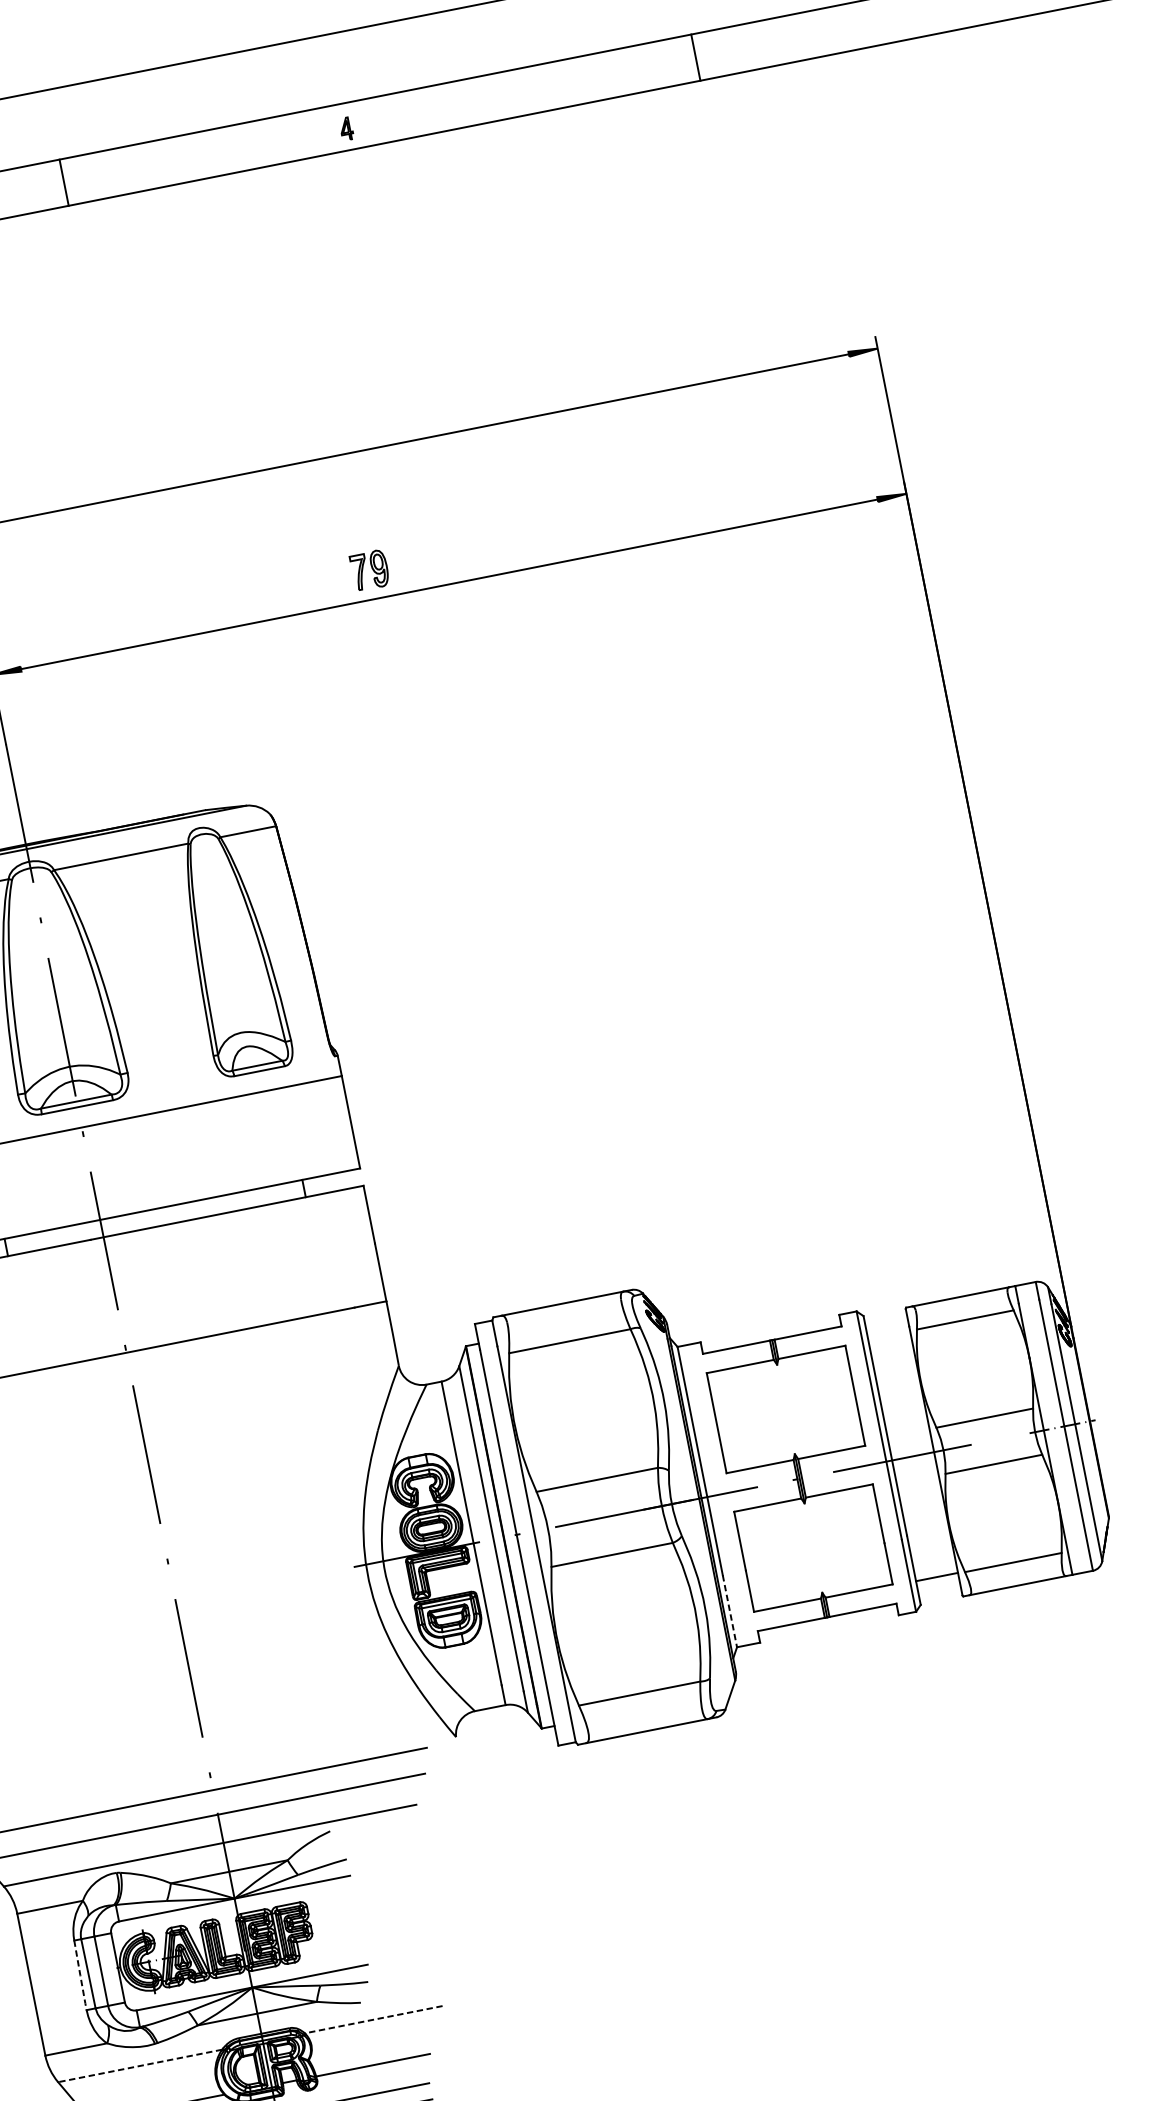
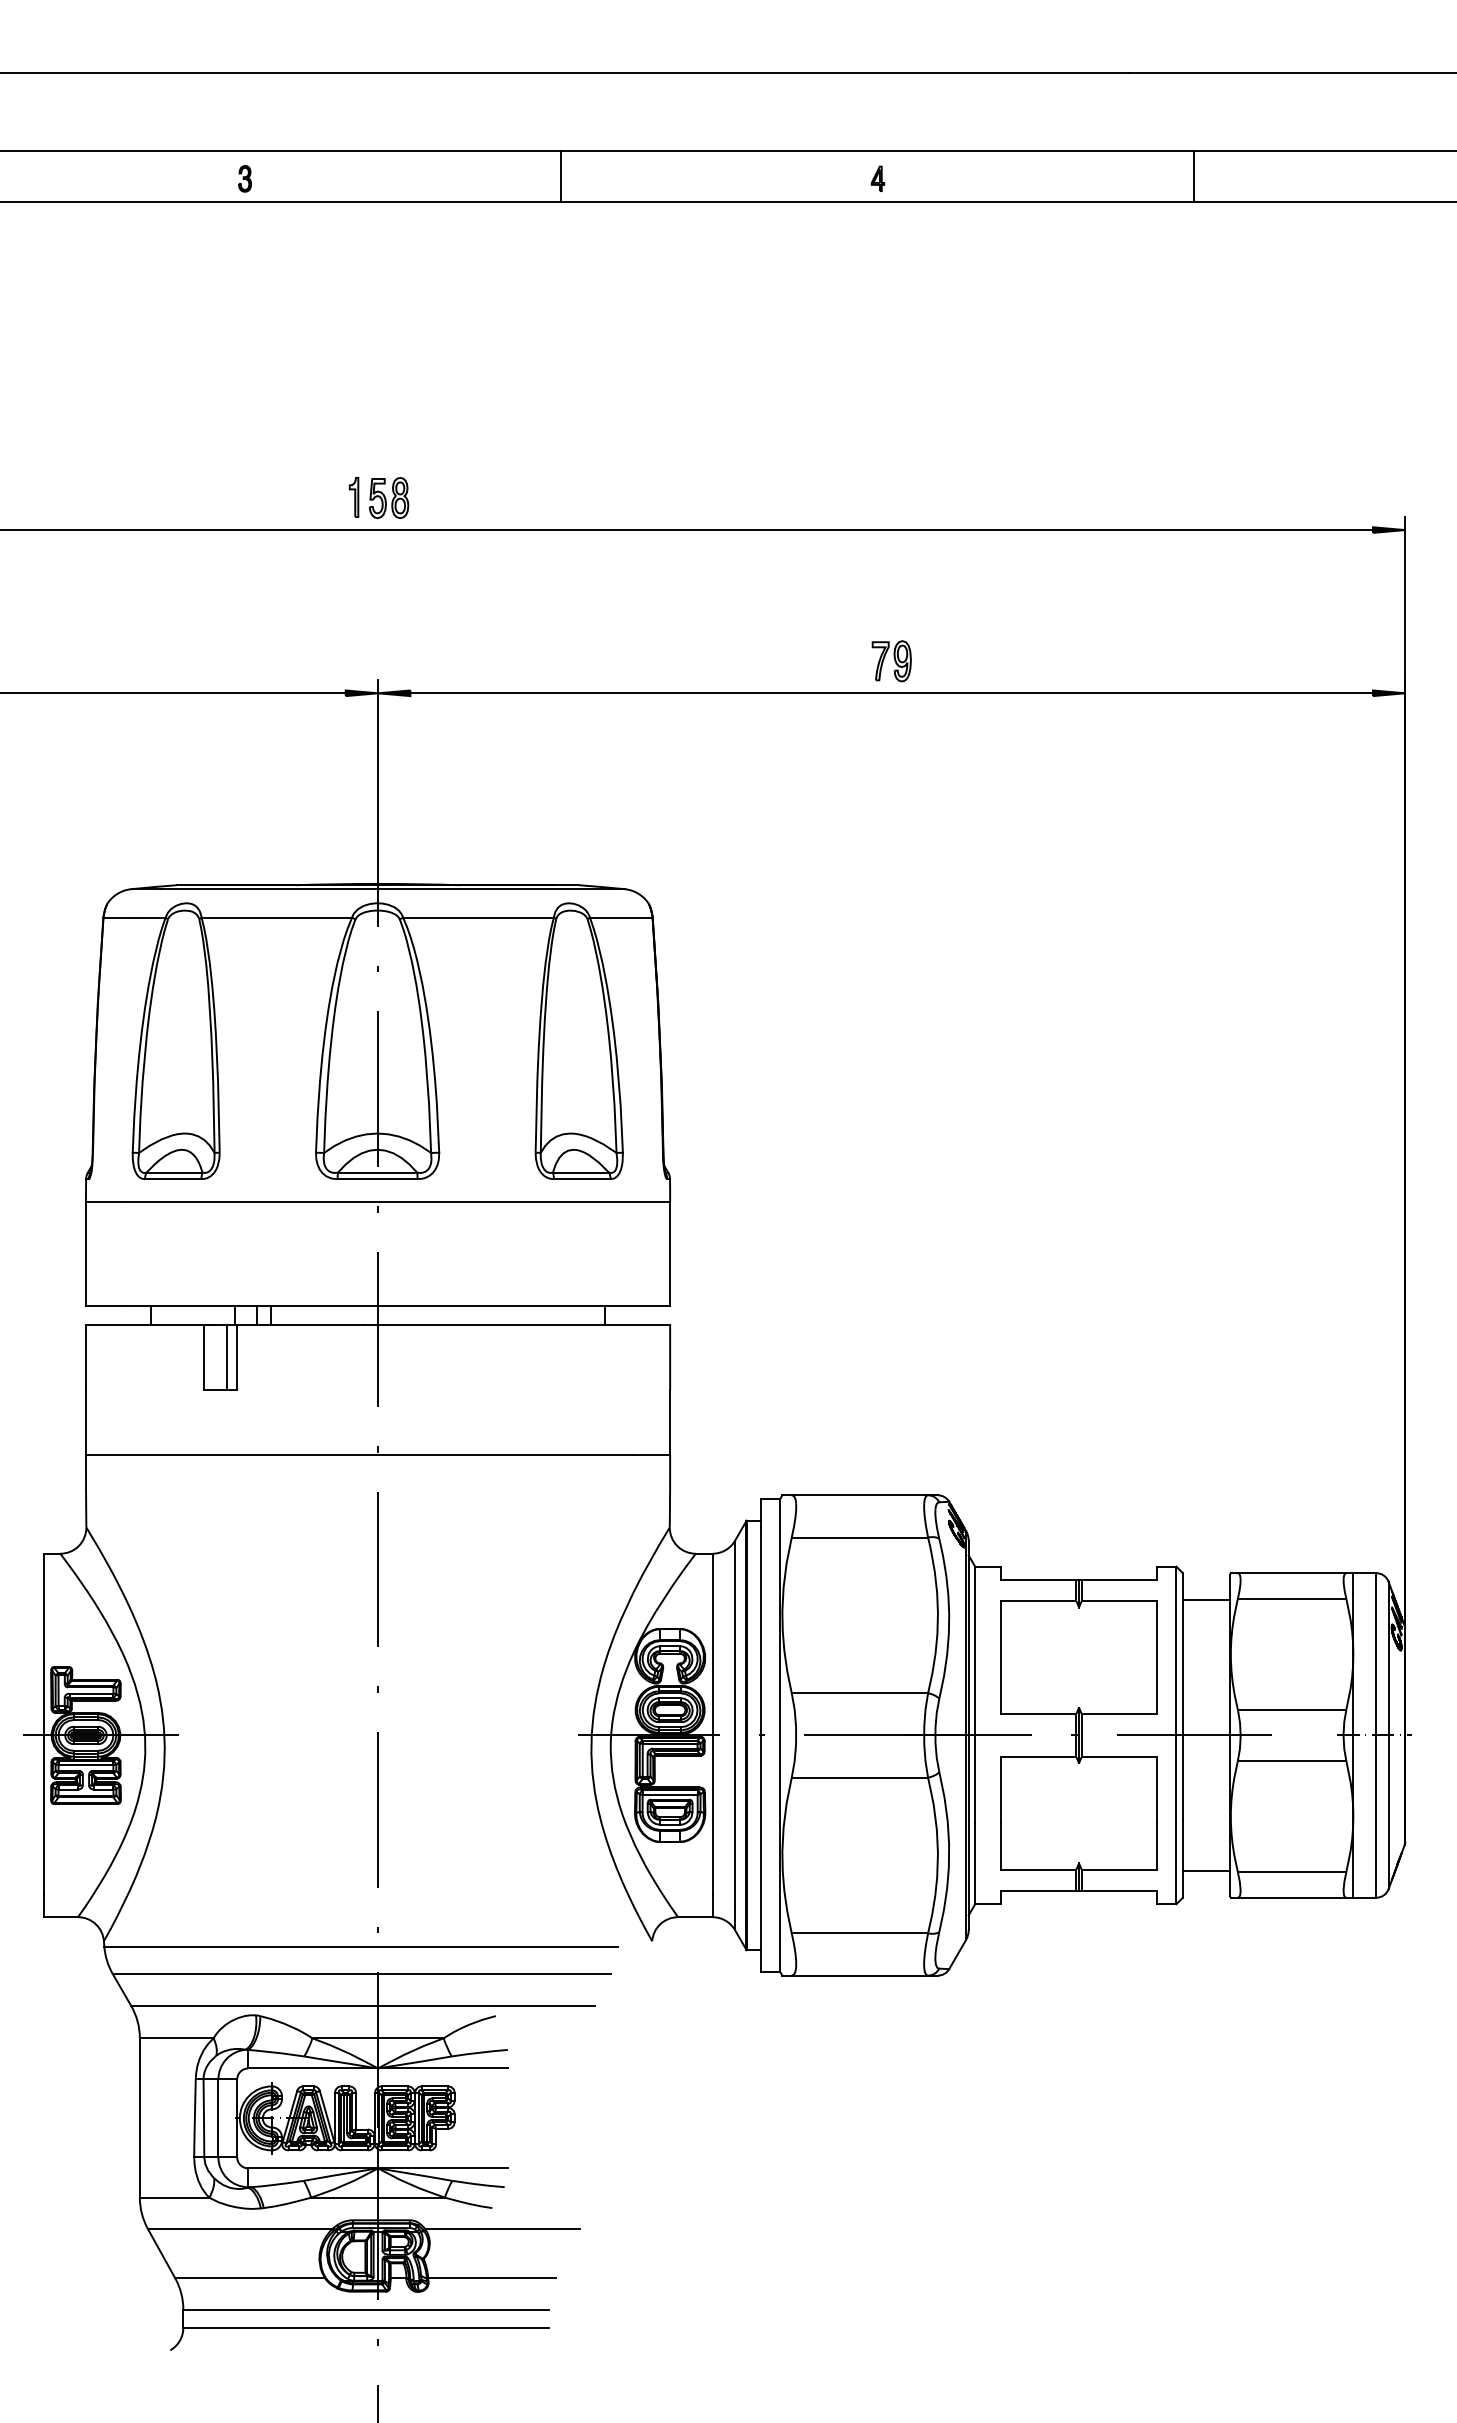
line: (695, 57) -> (1193, 176), moved
part: (369, 570) -> (891, 661), moved
line: (889, 1335) -> (1206, 1599), added
line: (730, 1611) -> (975, 1864), dashed -> solid
line: (80, 1975) -> (194, 2118), dashed -> solid
line: (373, 2020) -> (502, 2229), dashed -> solid
line: (139, 2066) -> (239, 2229), dashed -> solid

